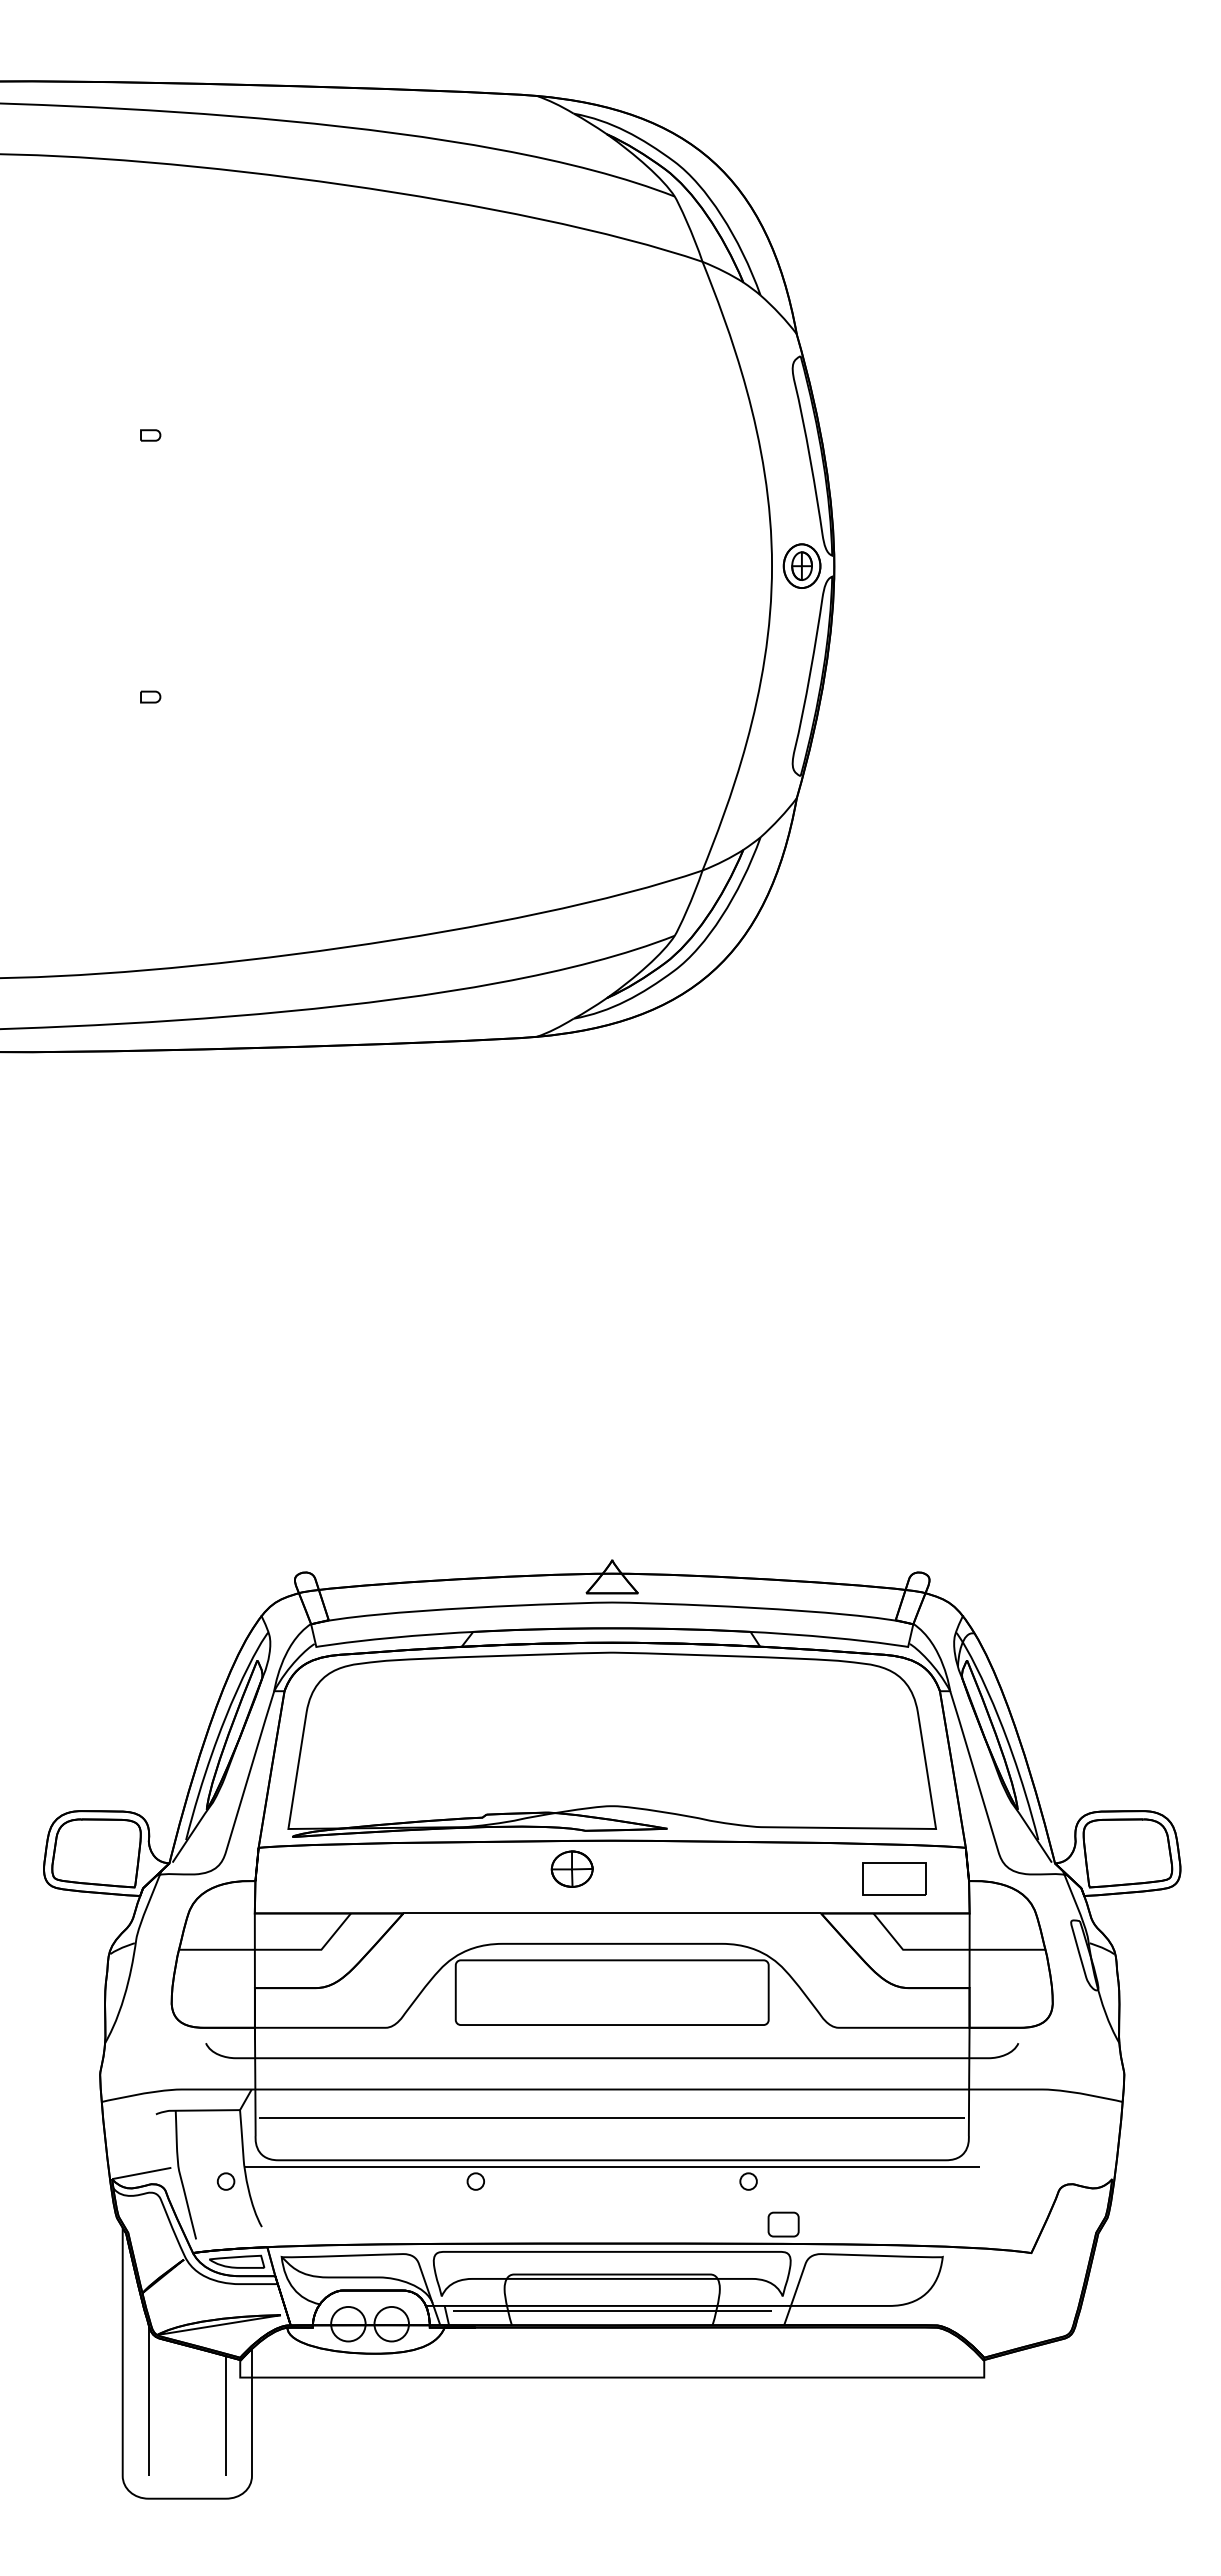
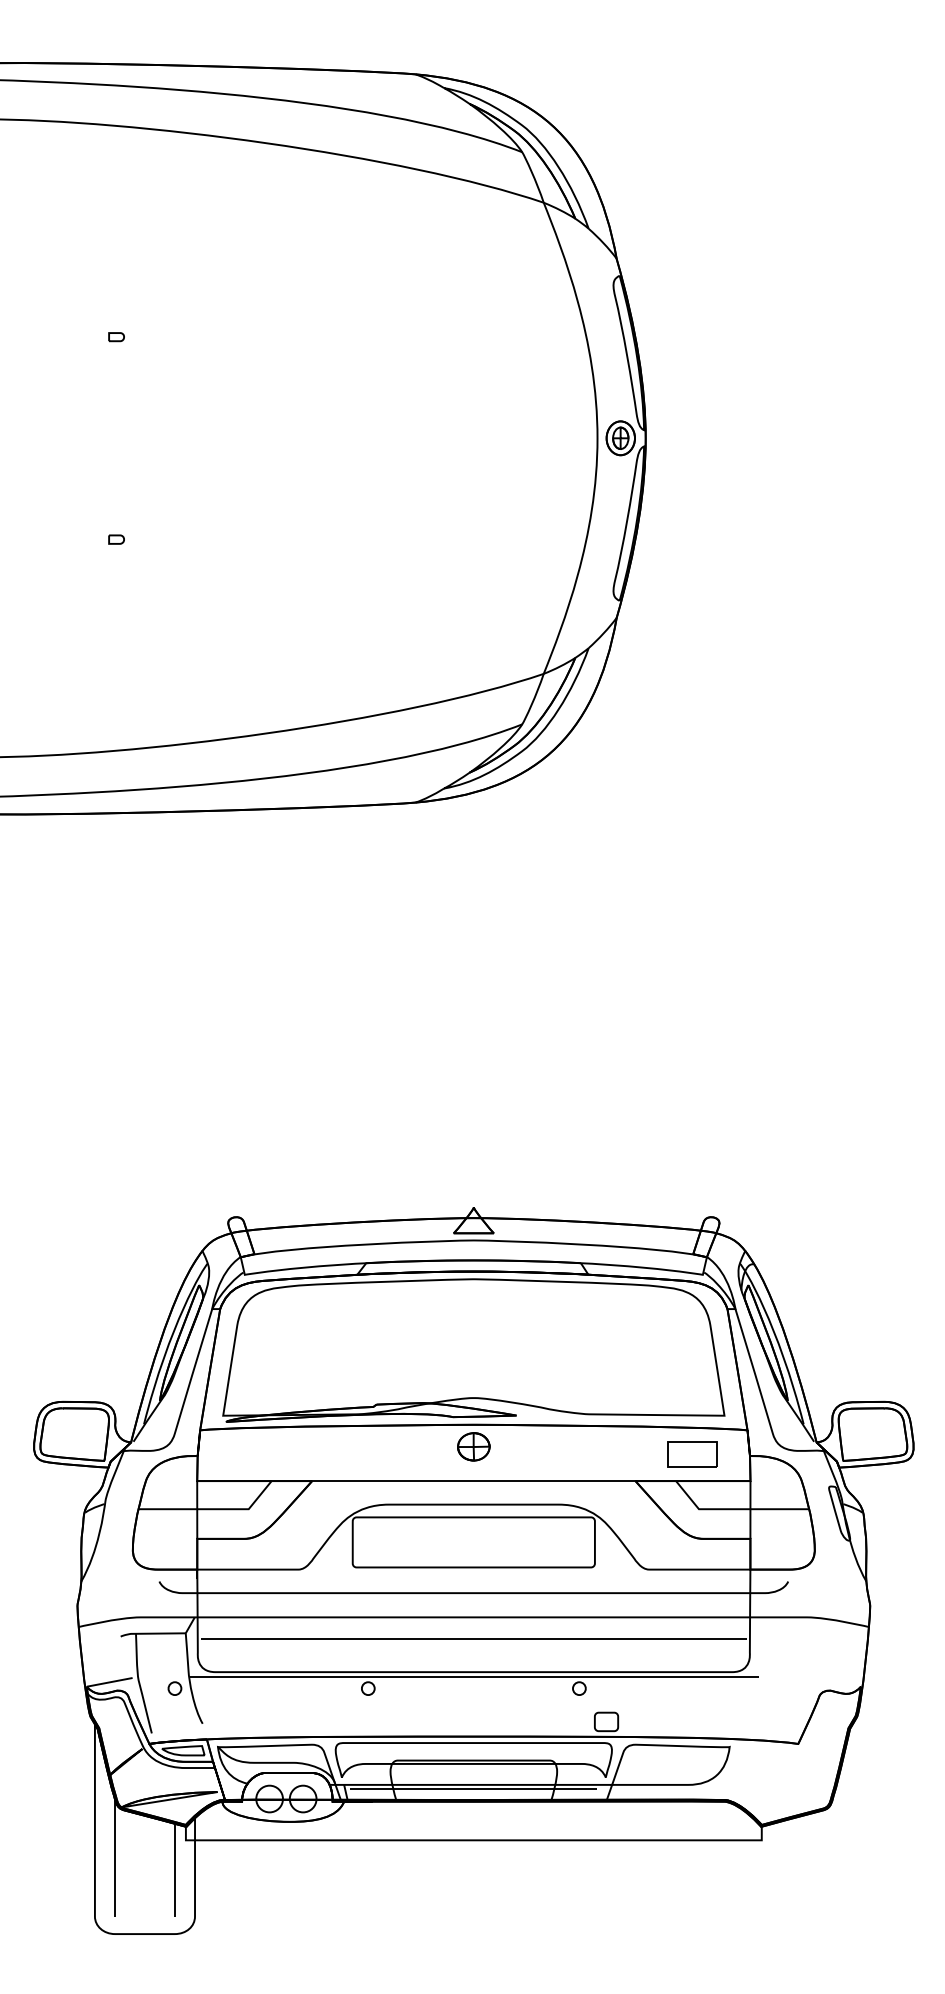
part: (571, 1868) -> (473, 1446), moved

